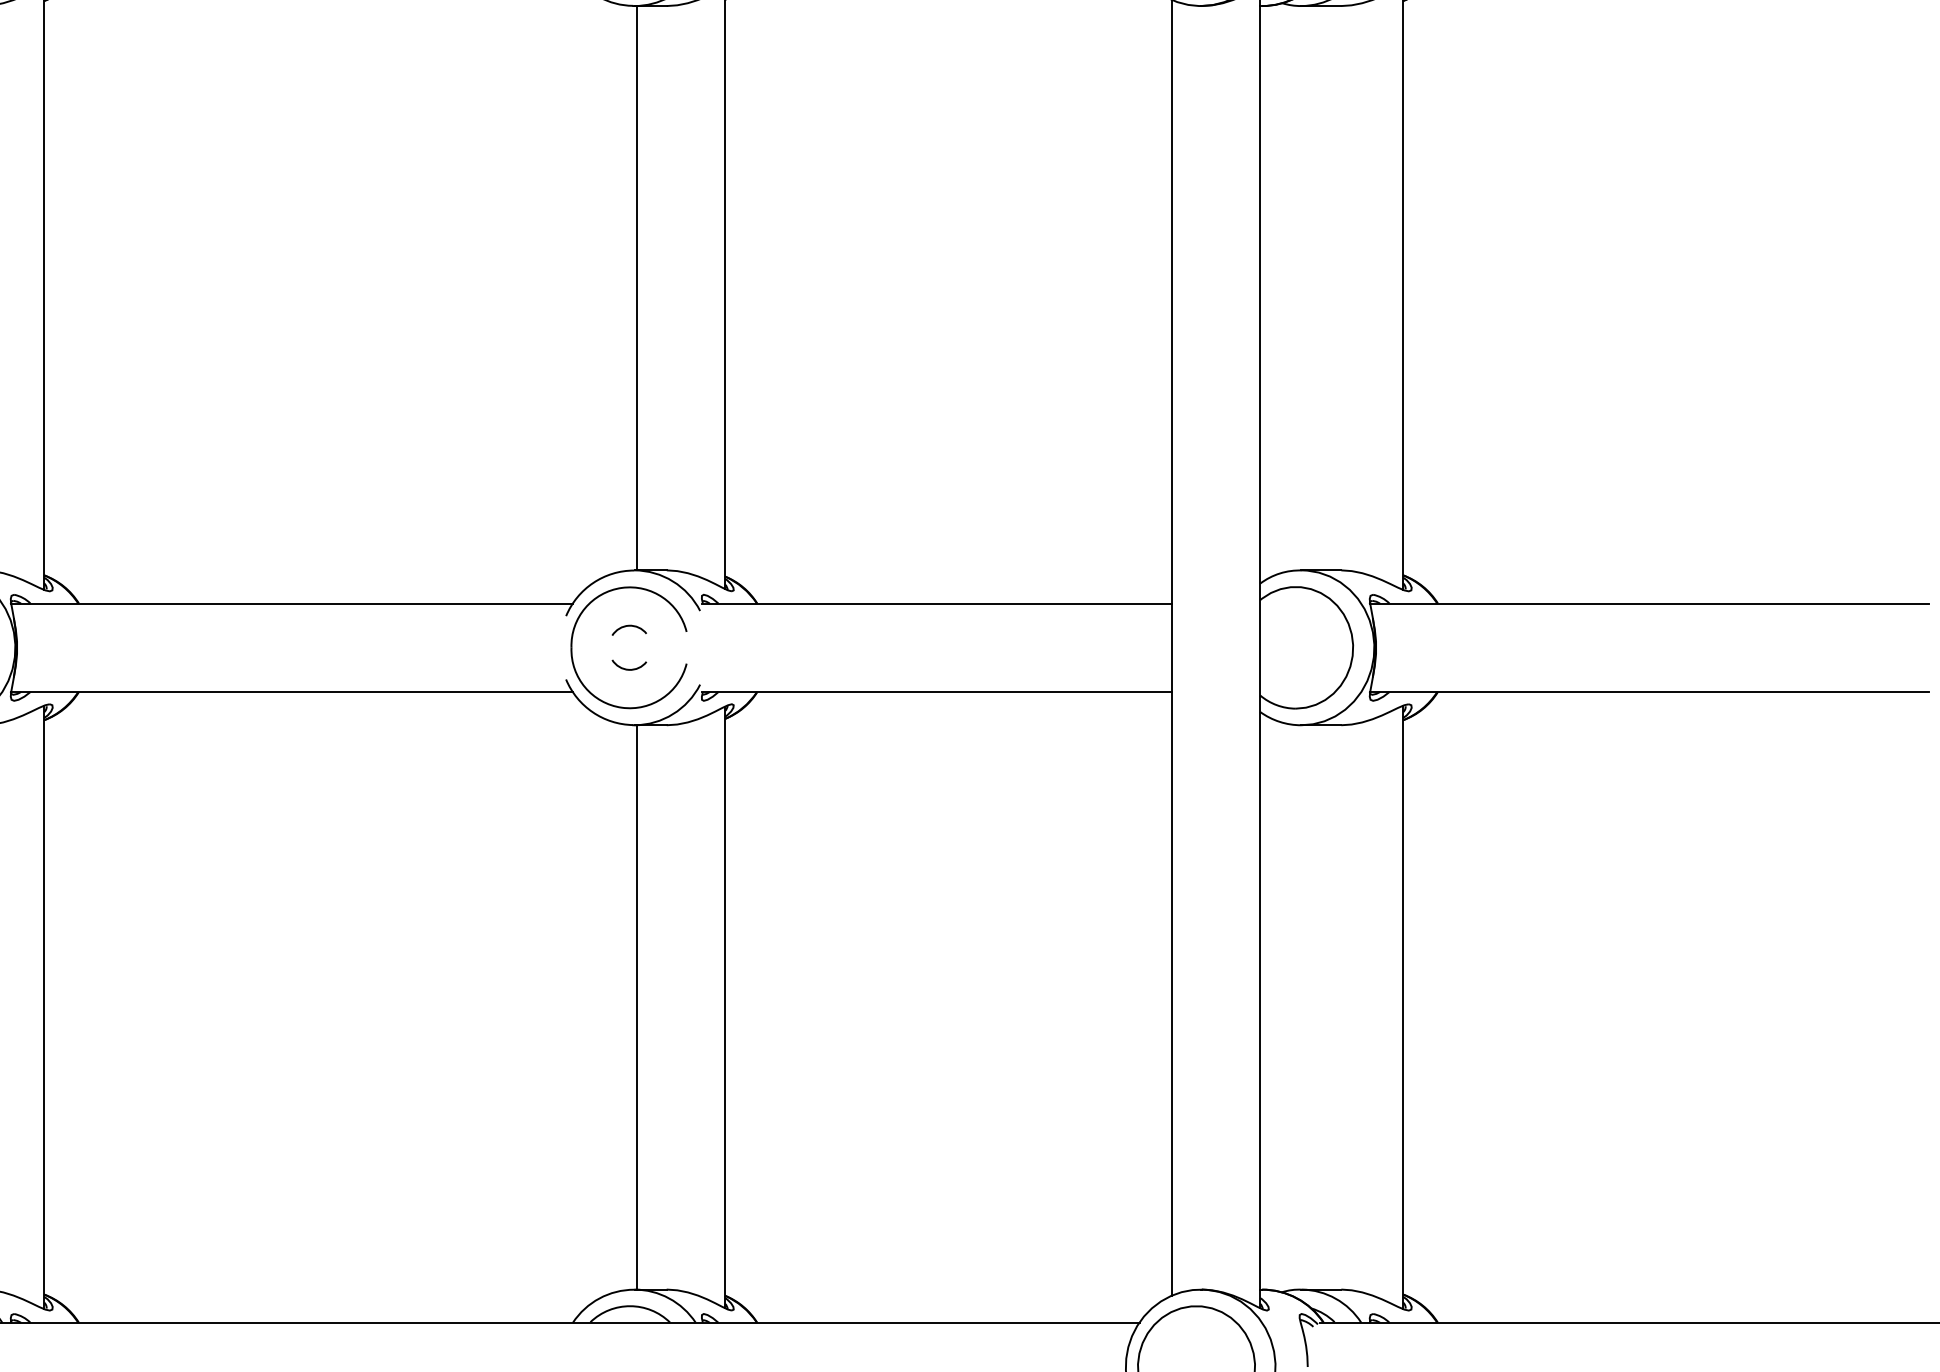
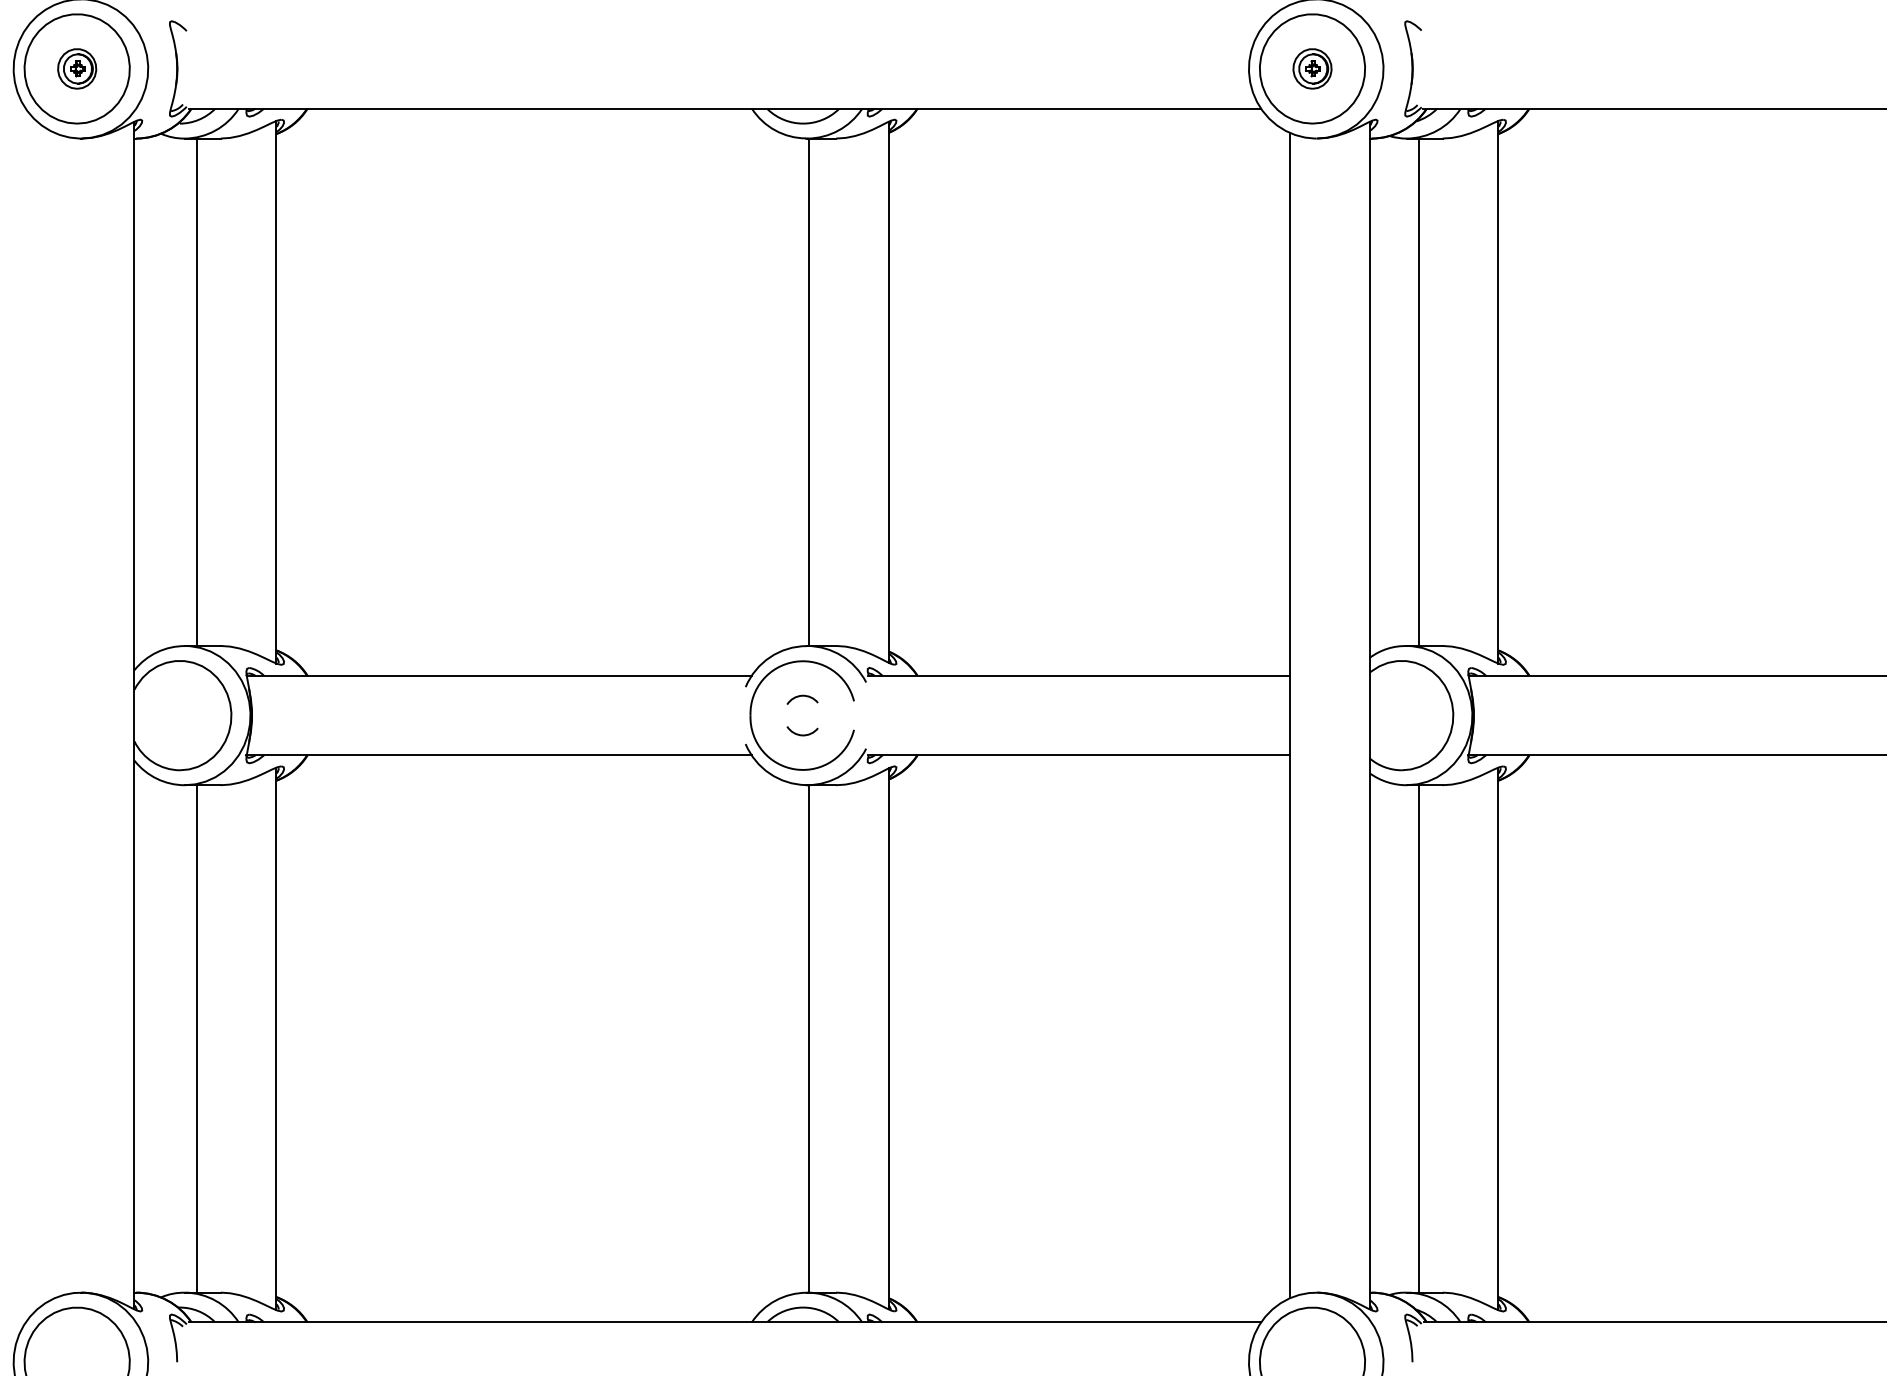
line: (1314, 287) -> (1418, 391), added
line: (1314, 1006) -> (1418, 1038), added

